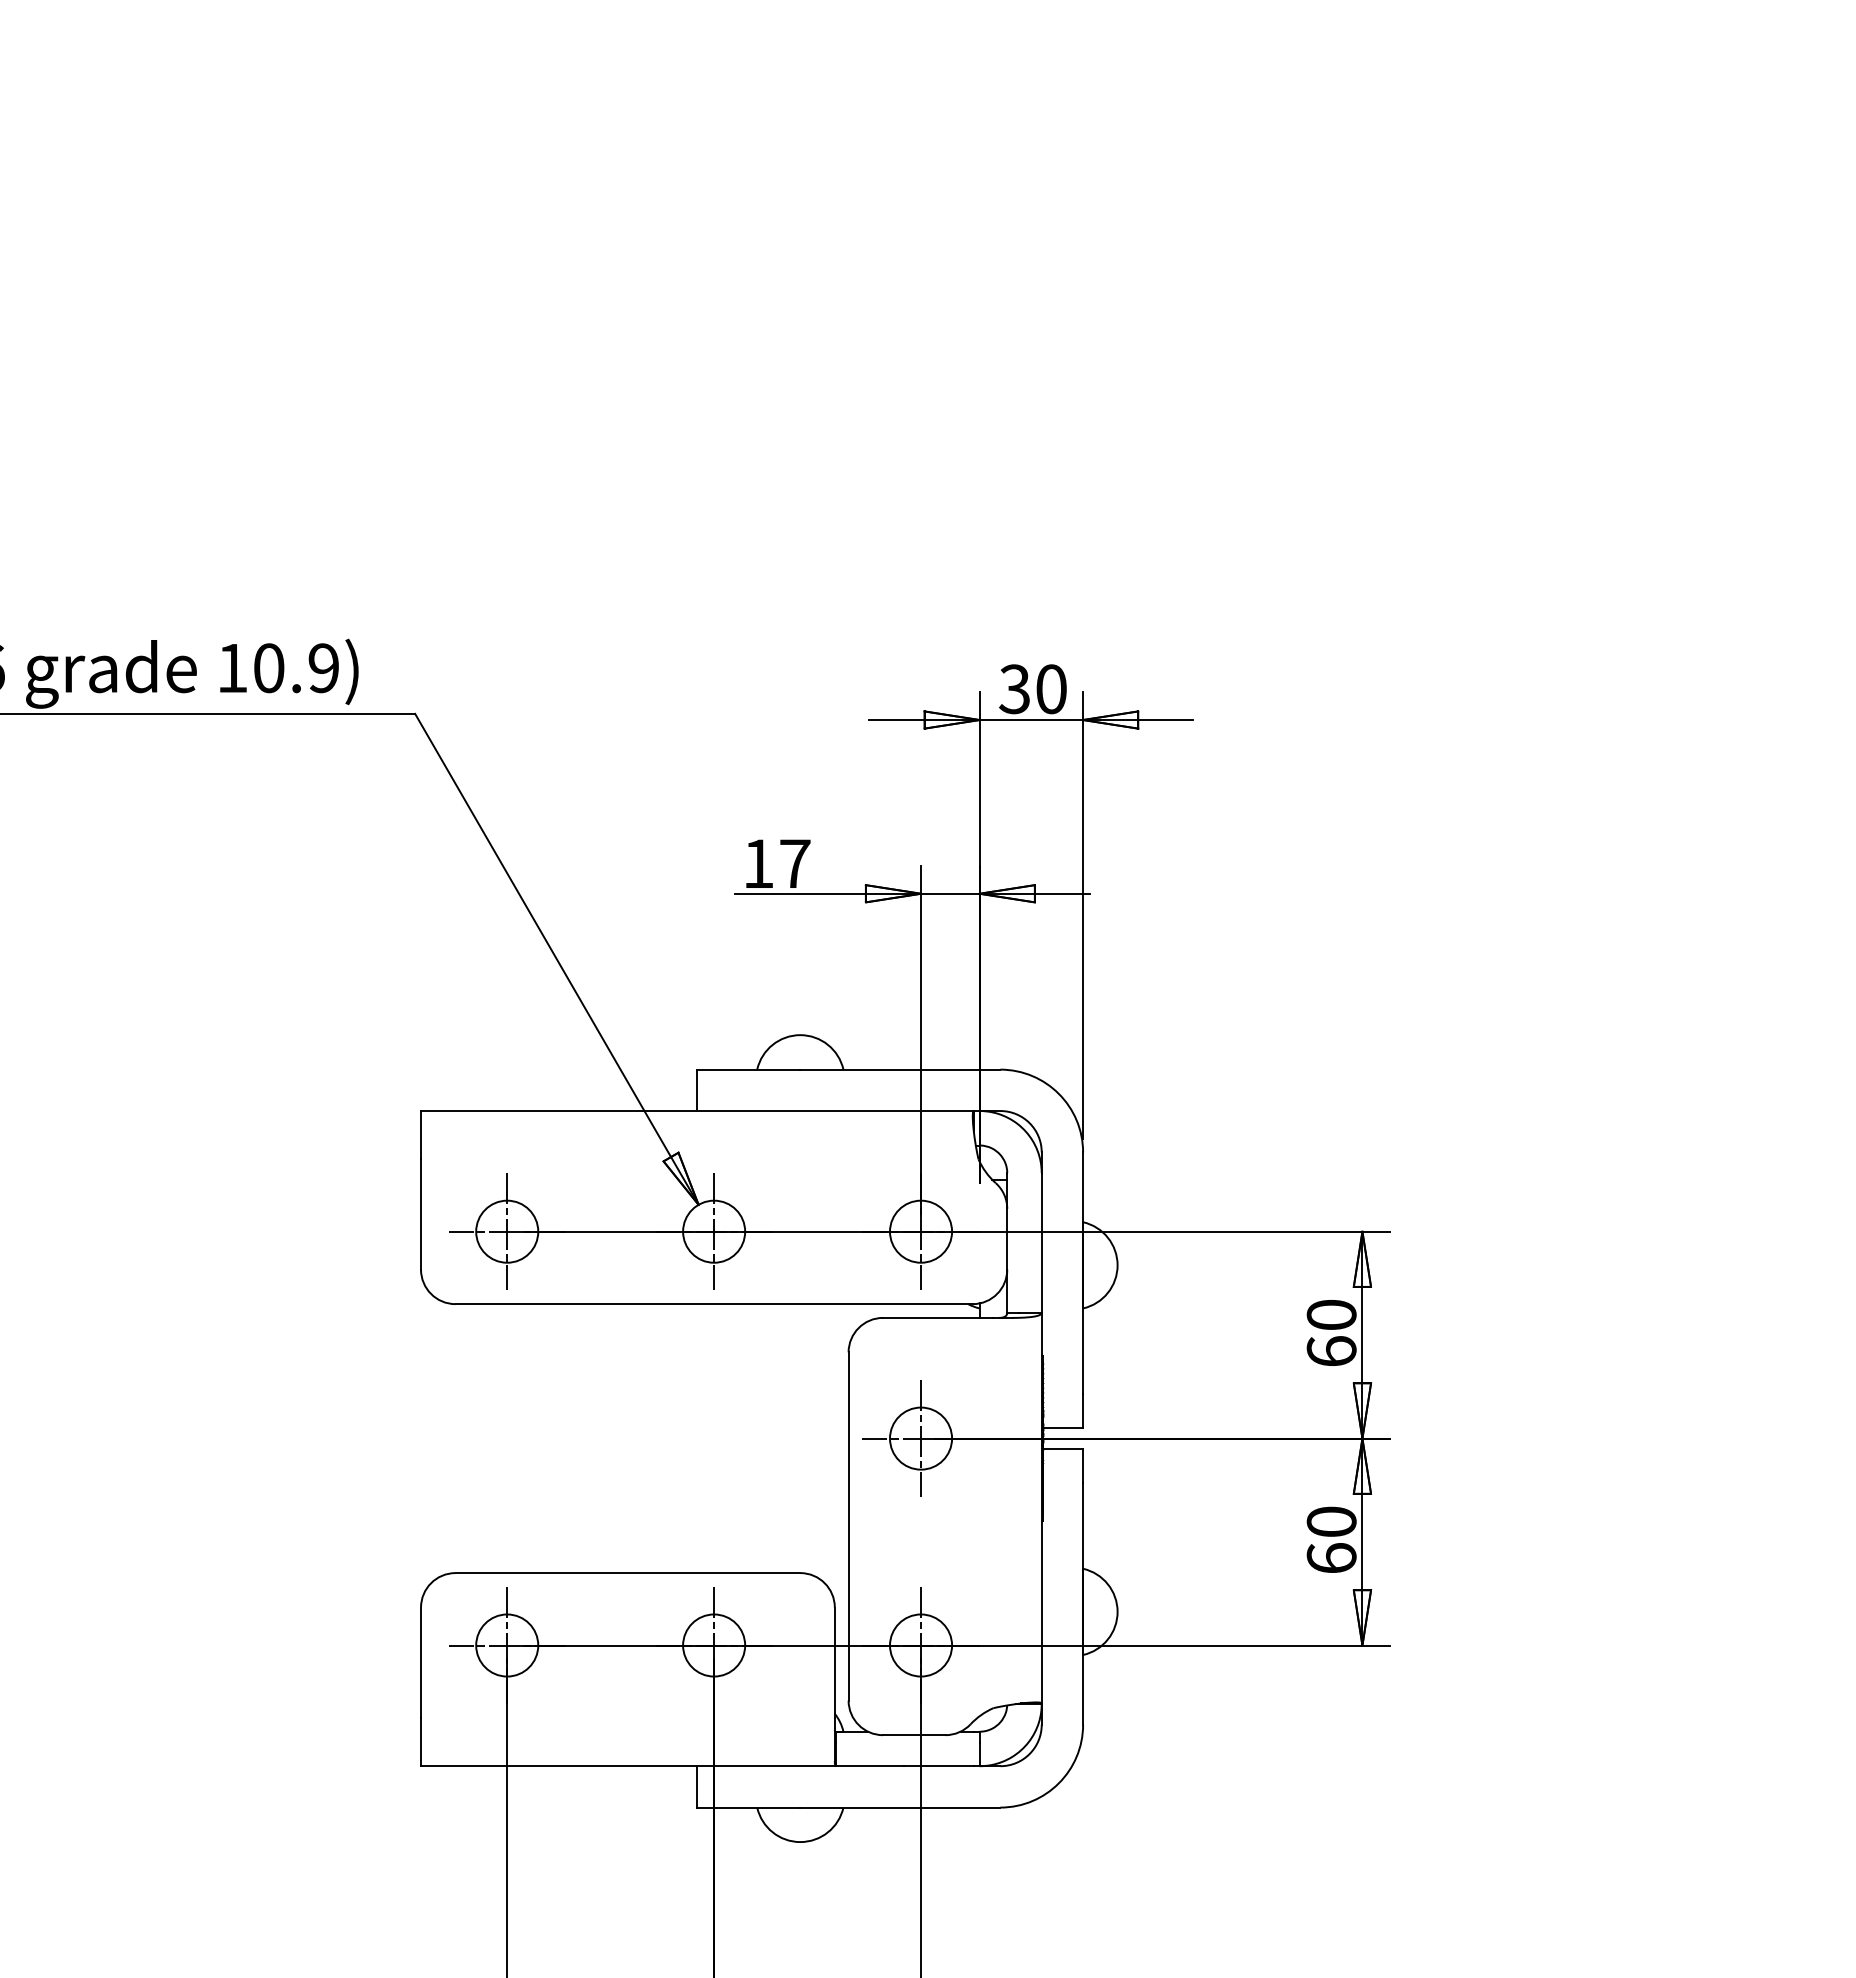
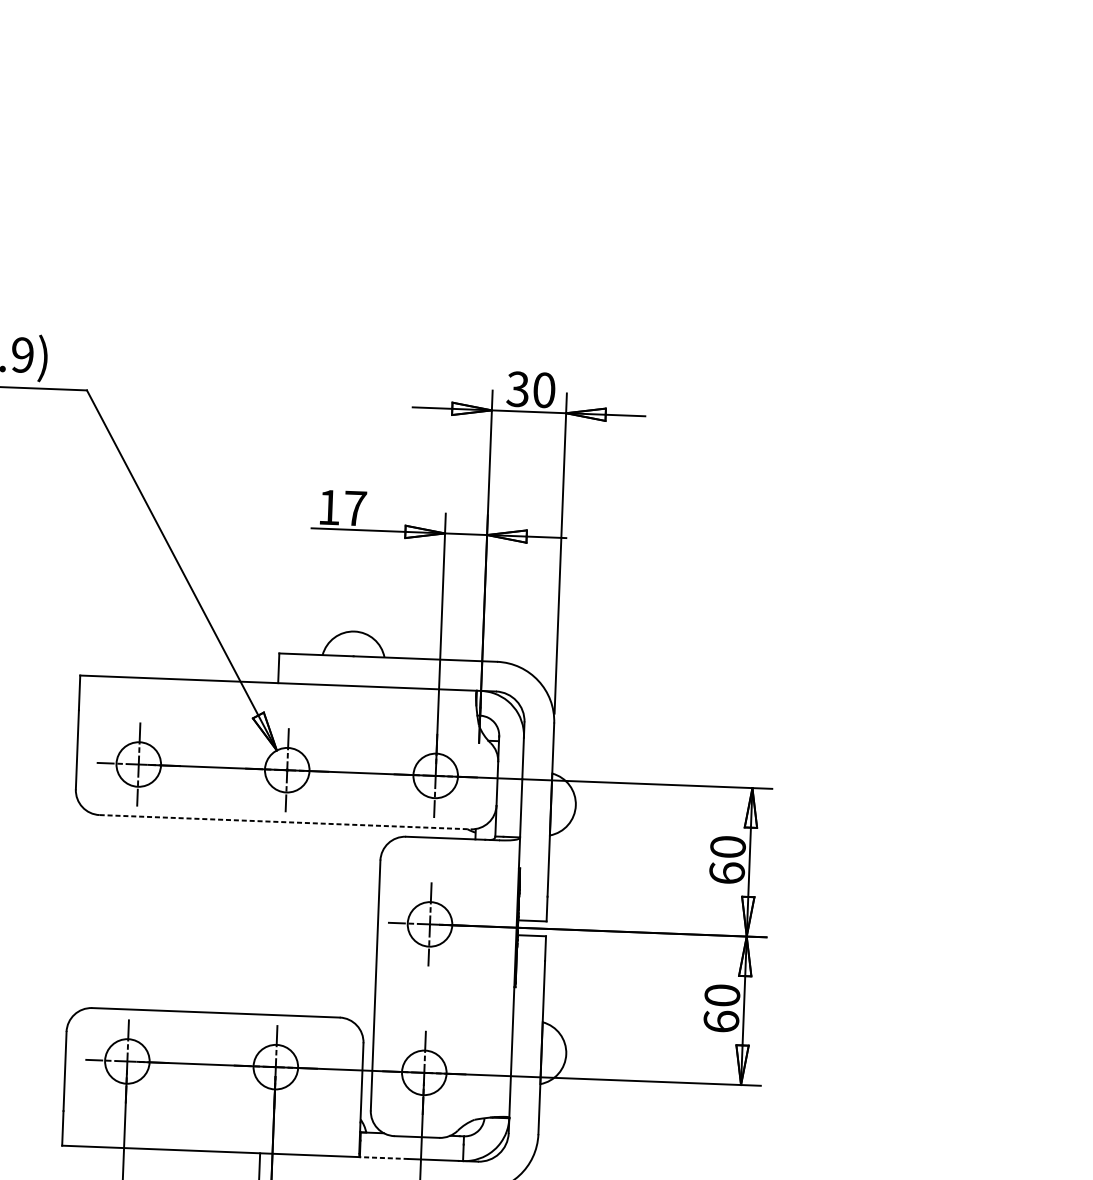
line: (714, 1304) -> (285, 822), solid -> dashed
line: (869, 1766) -> (383, 1158), solid -> dashed

